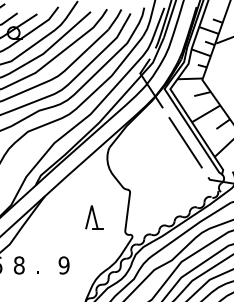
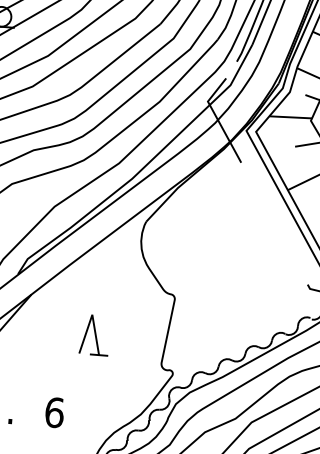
line: (185, 142) -> (274, 223), removed
part: (94, 217) -> (95, 335), moved
text: (63, 265) -> (53, 412), 9 -> 6

